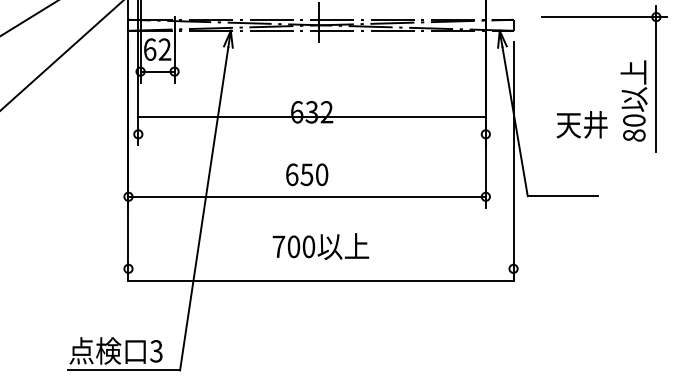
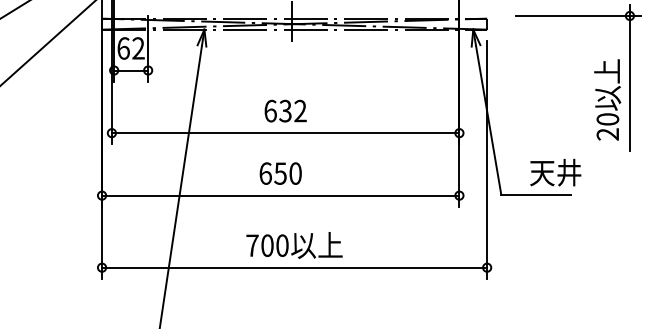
line: (311, 117) -> (285, 133), moved
text: (581, 124) -> (555, 172), moved
text: (634, 135) -> (608, 134), 80 -> 20
line: (320, 280) -> (294, 267), moved

